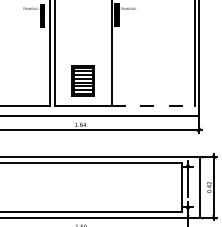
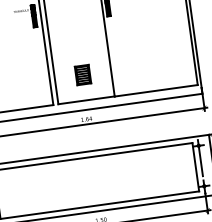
part: (82, 80) -> (82, 75), size x0.62
line: (153, 106) -> (156, 91), dashed -> solid

